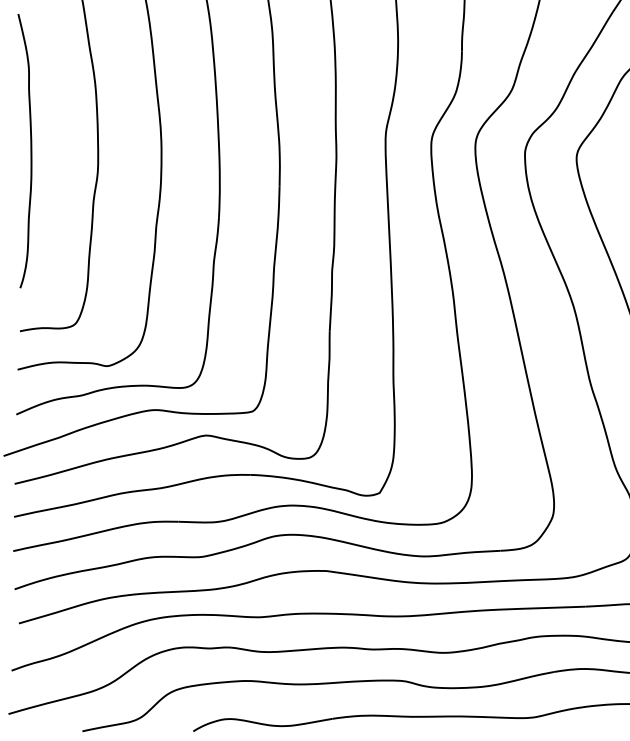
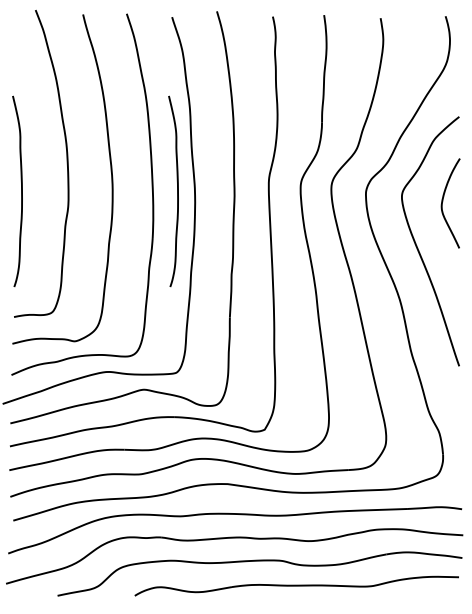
curve: (254, 151) -> (177, 191), added

